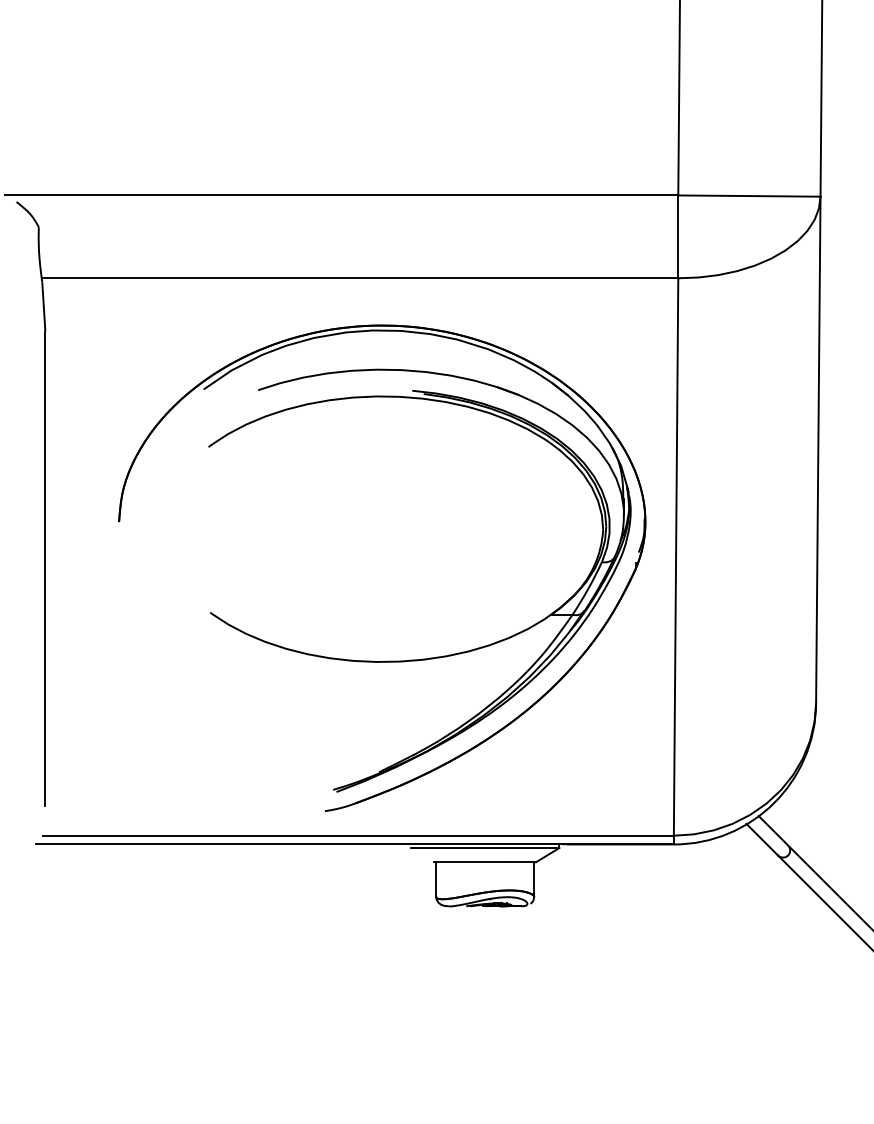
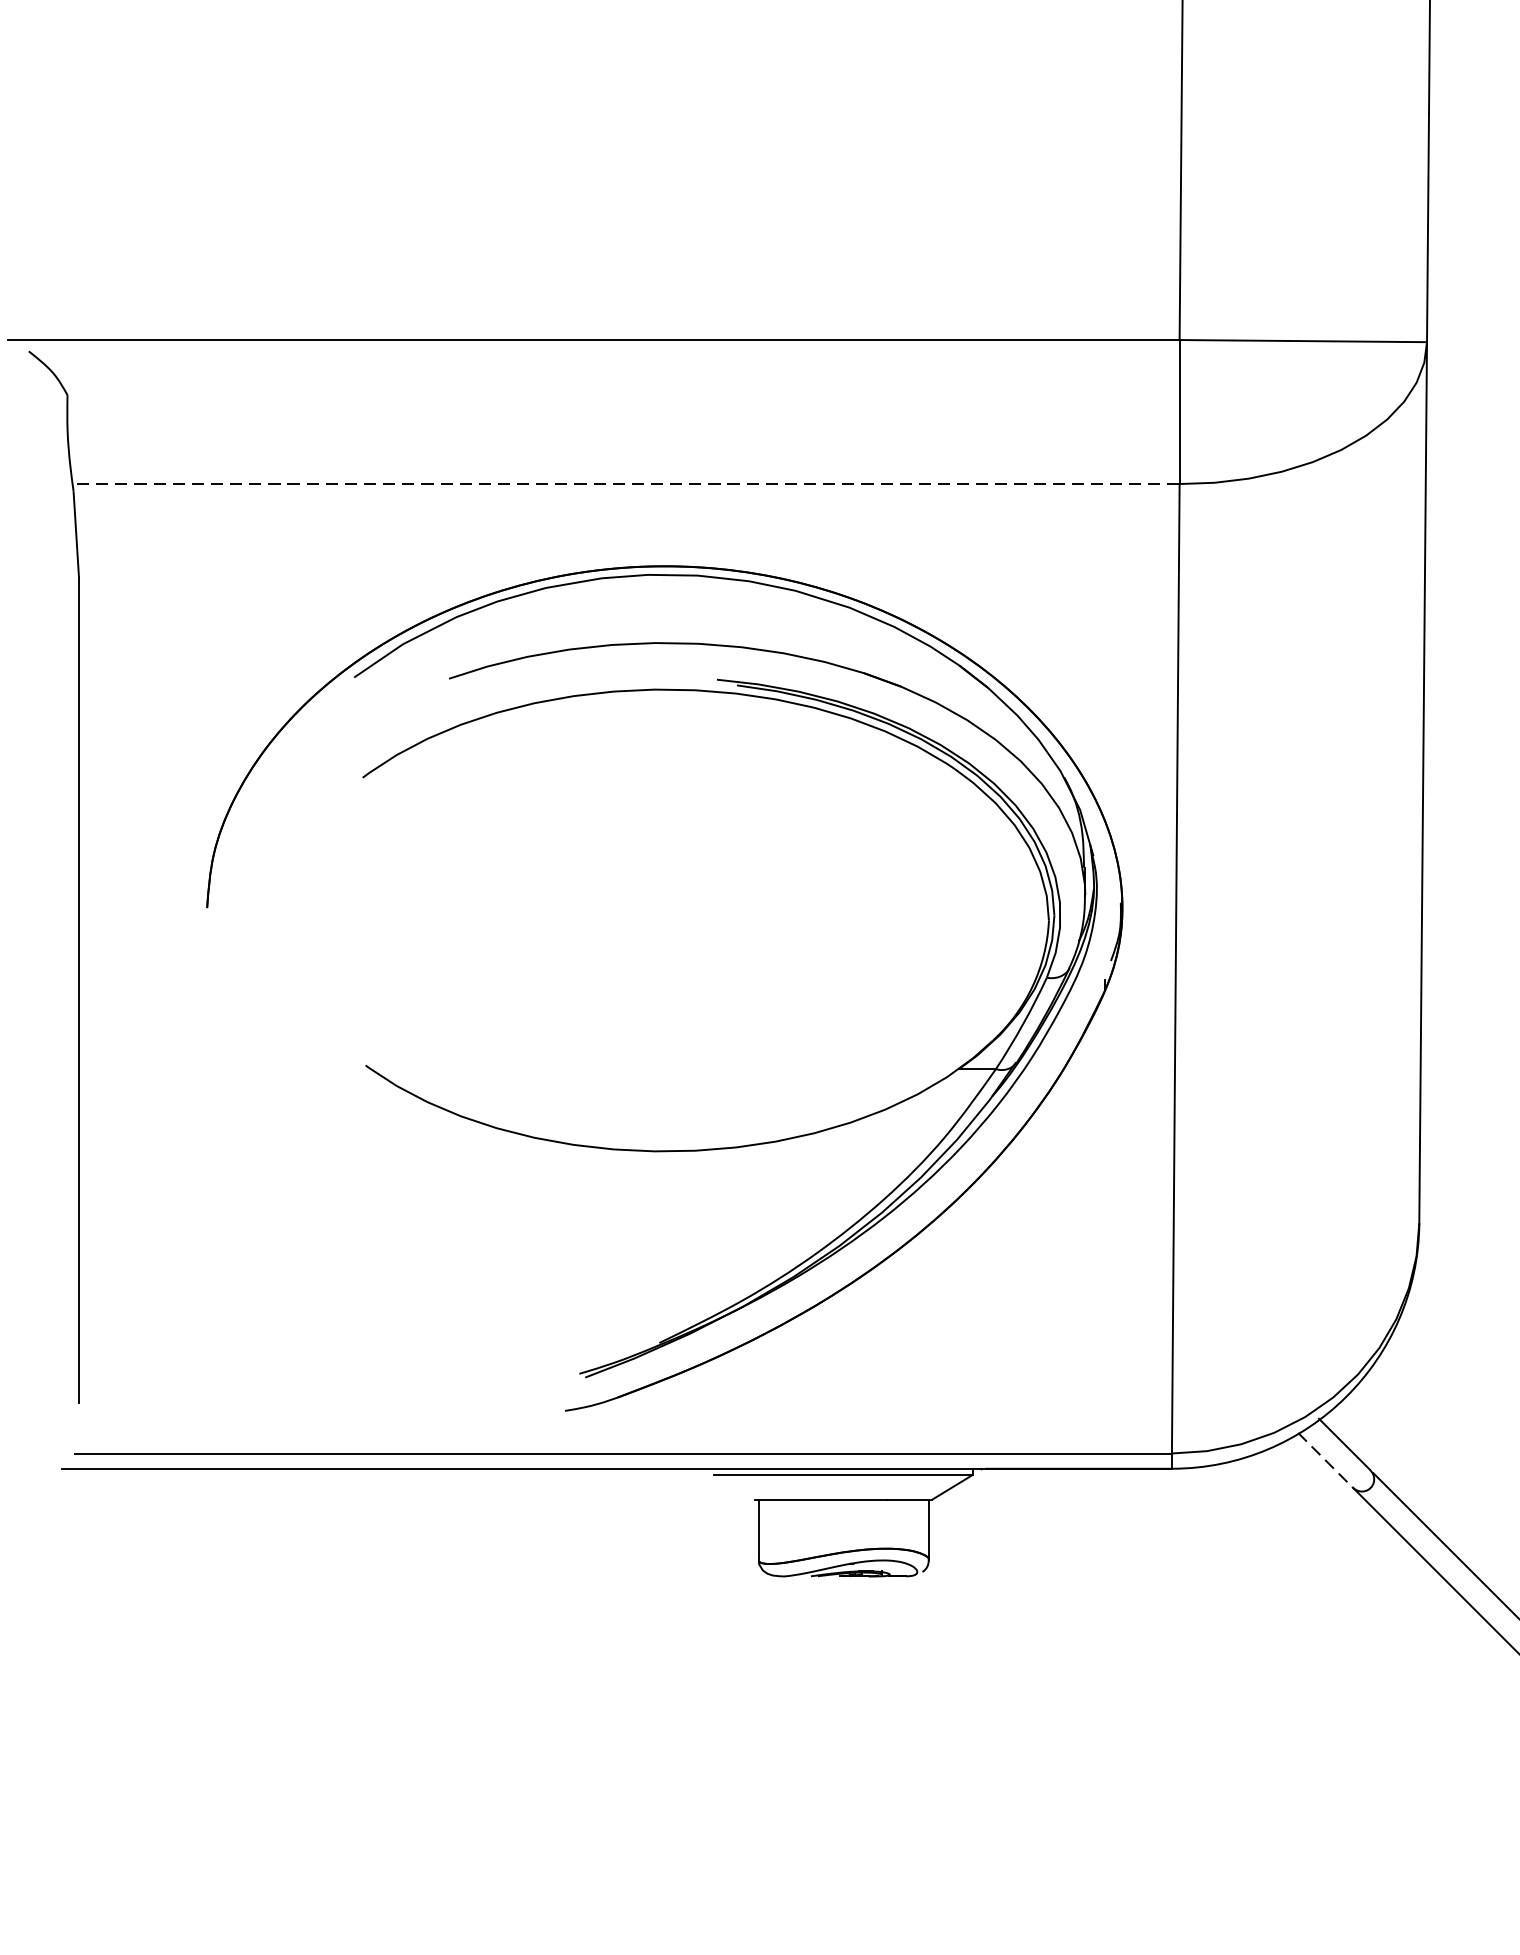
line: (359, 278) -> (625, 484), solid -> dashed
line: (762, 839) -> (1326, 1460), solid -> dashed

